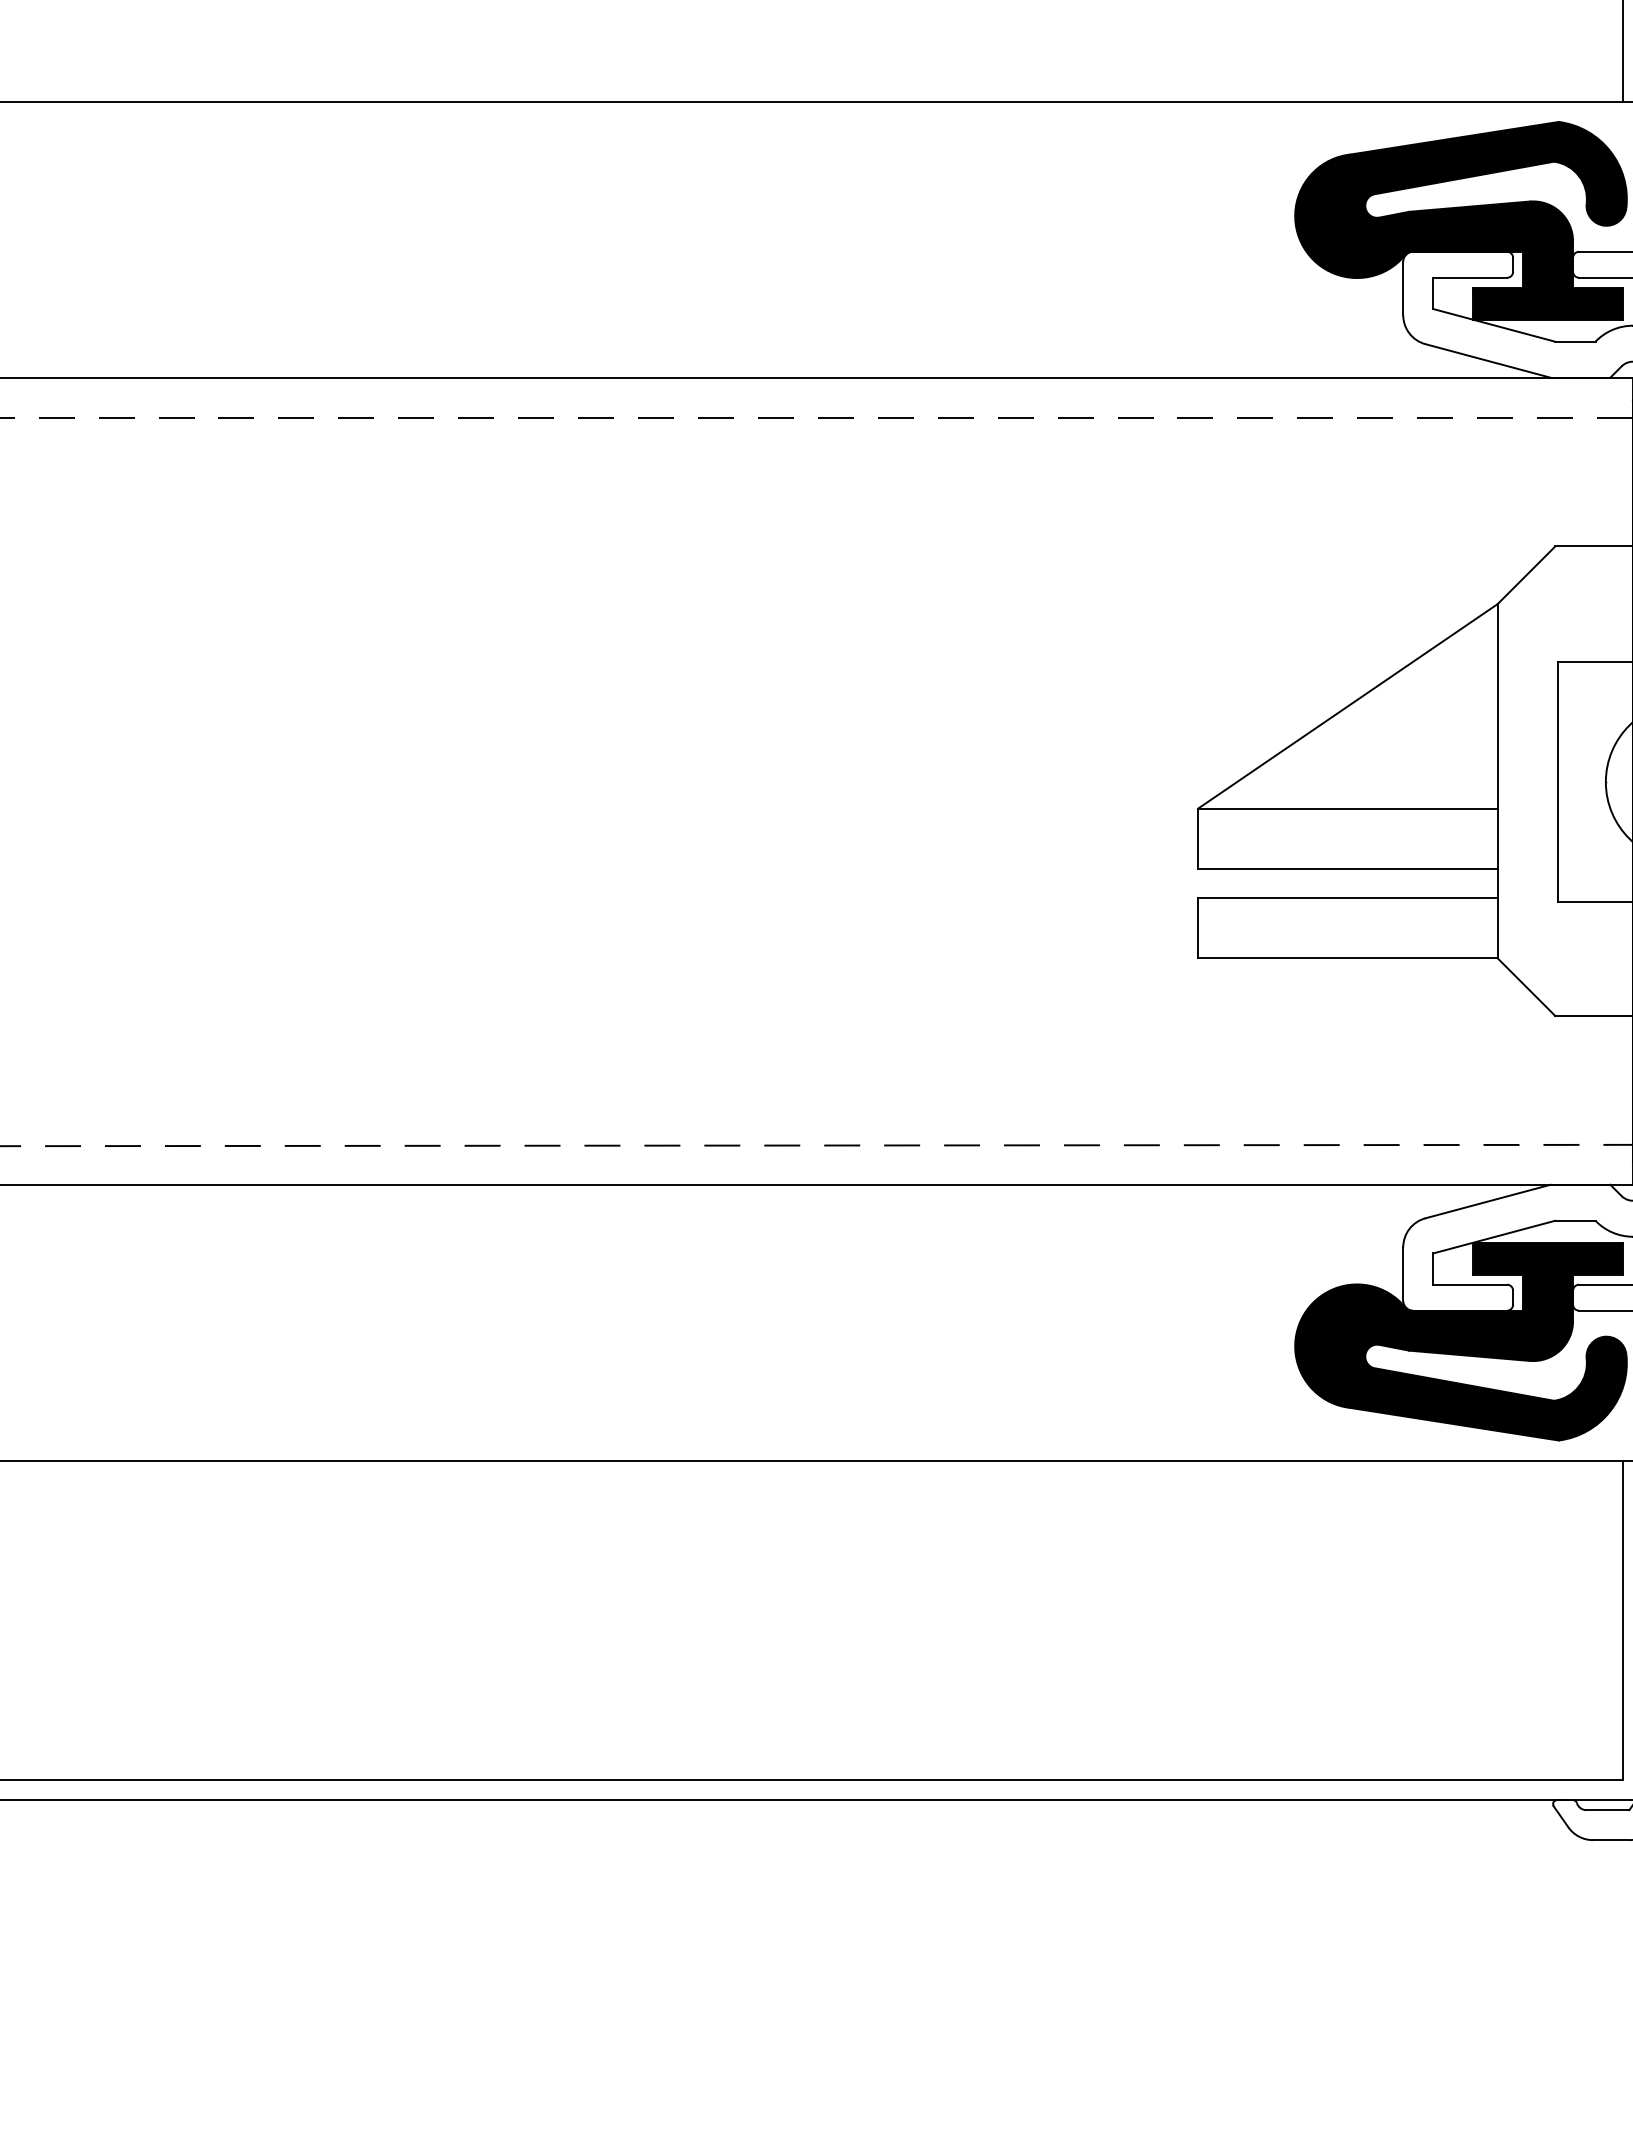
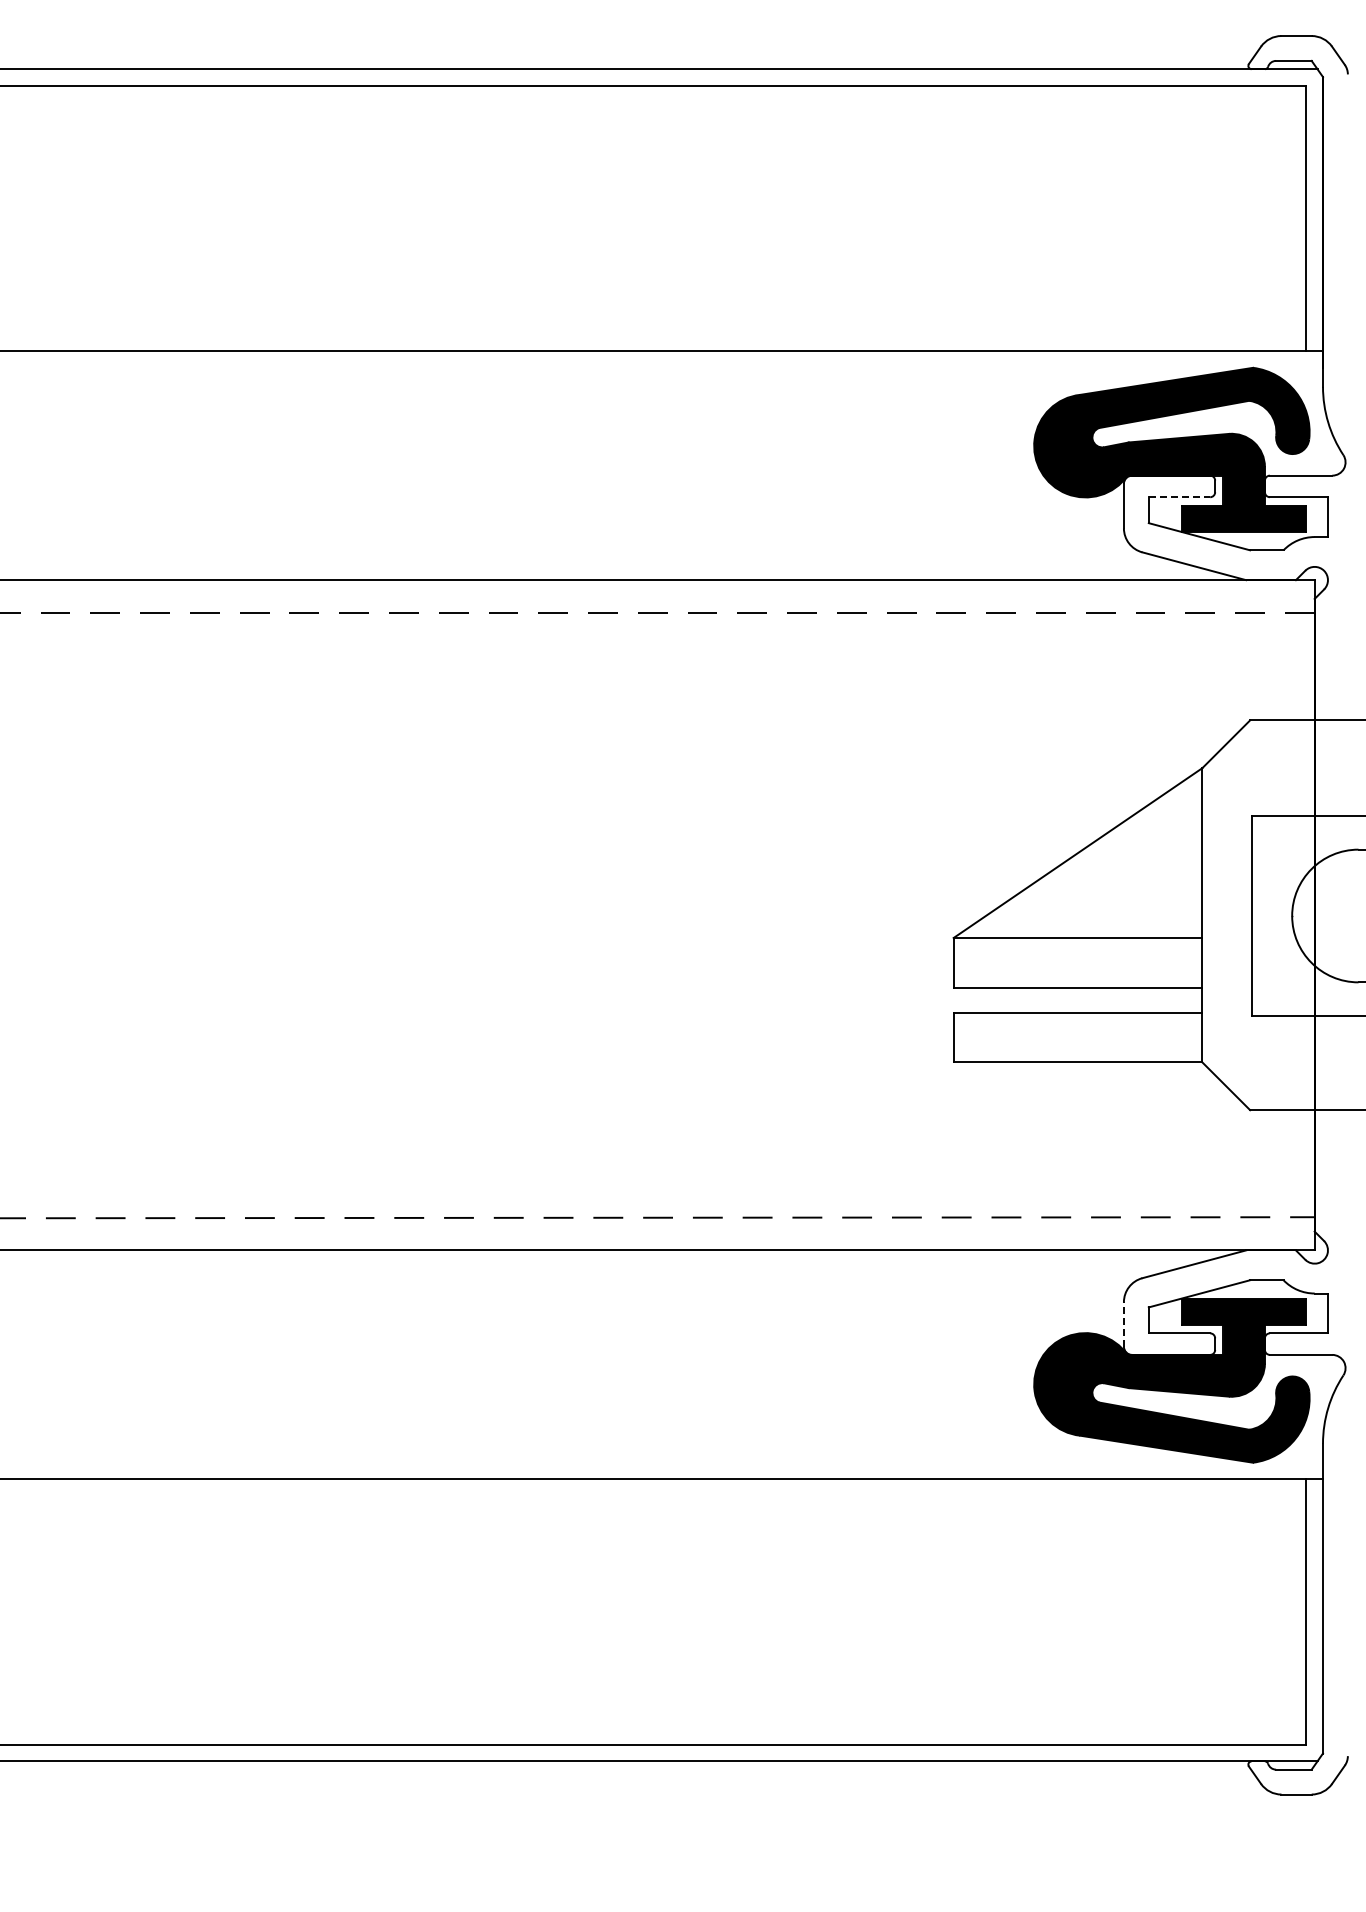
line: (1470, 278) -> (1179, 497), solid -> dashed
line: (1402, 1272) -> (1123, 1323), solid -> dashed

